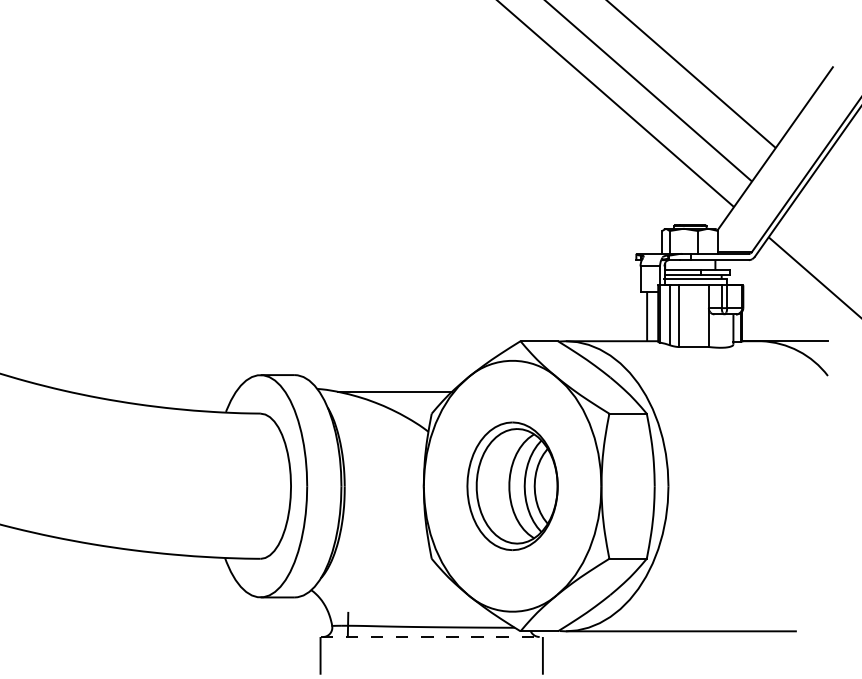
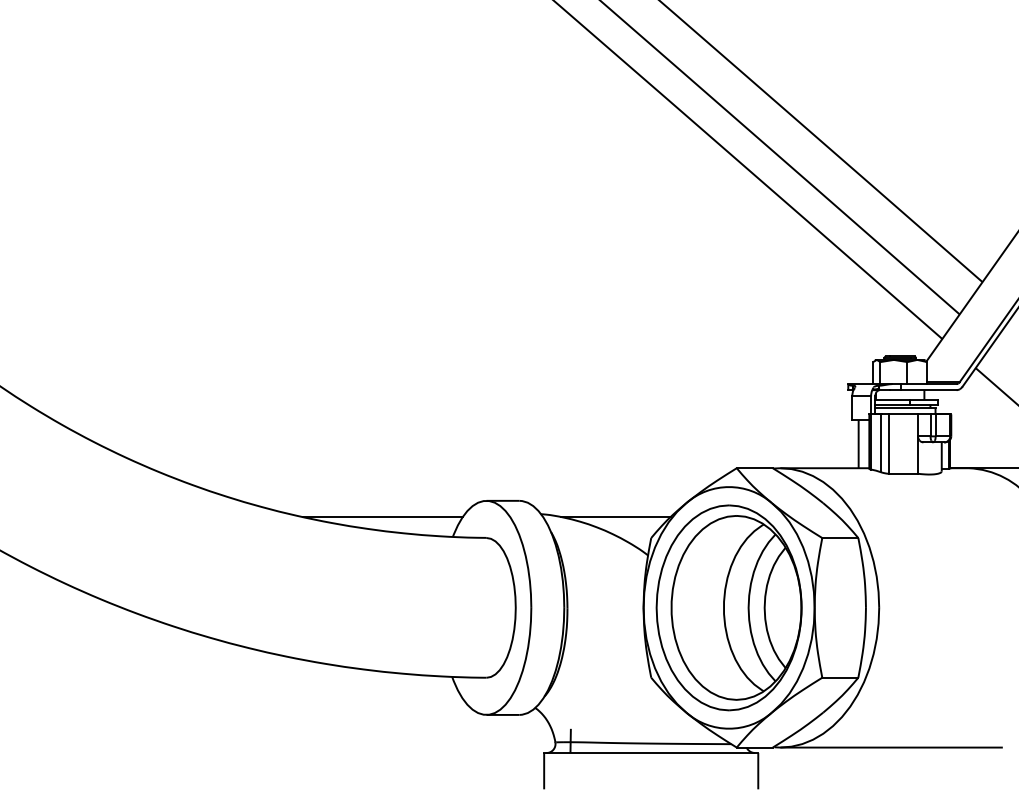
line: (152, 391) -> (382, 516), added
part: (511, 485) -> (728, 607), size x1.67
line: (432, 637) -> (651, 753), dashed -> solid

